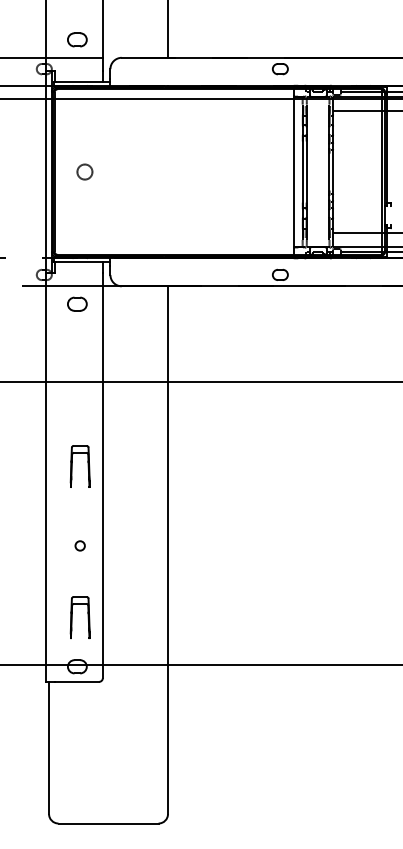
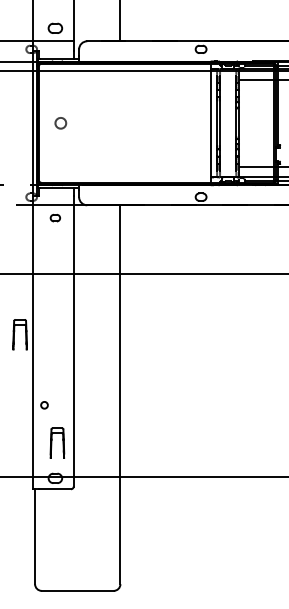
part: (77, 303) -> (55, 217), size x0.7
part: (72, 466) -> (14, 334), moved
circle: (79, 545) -> (44, 404), moved

